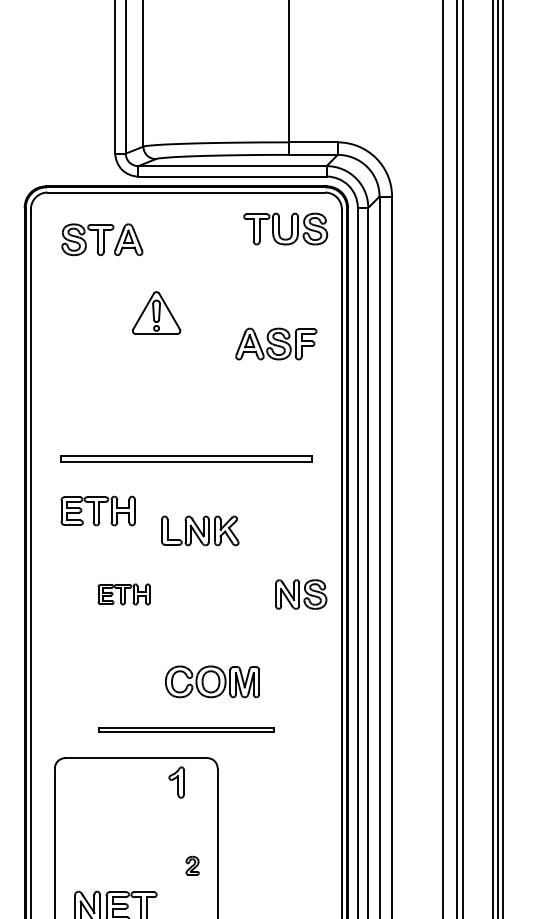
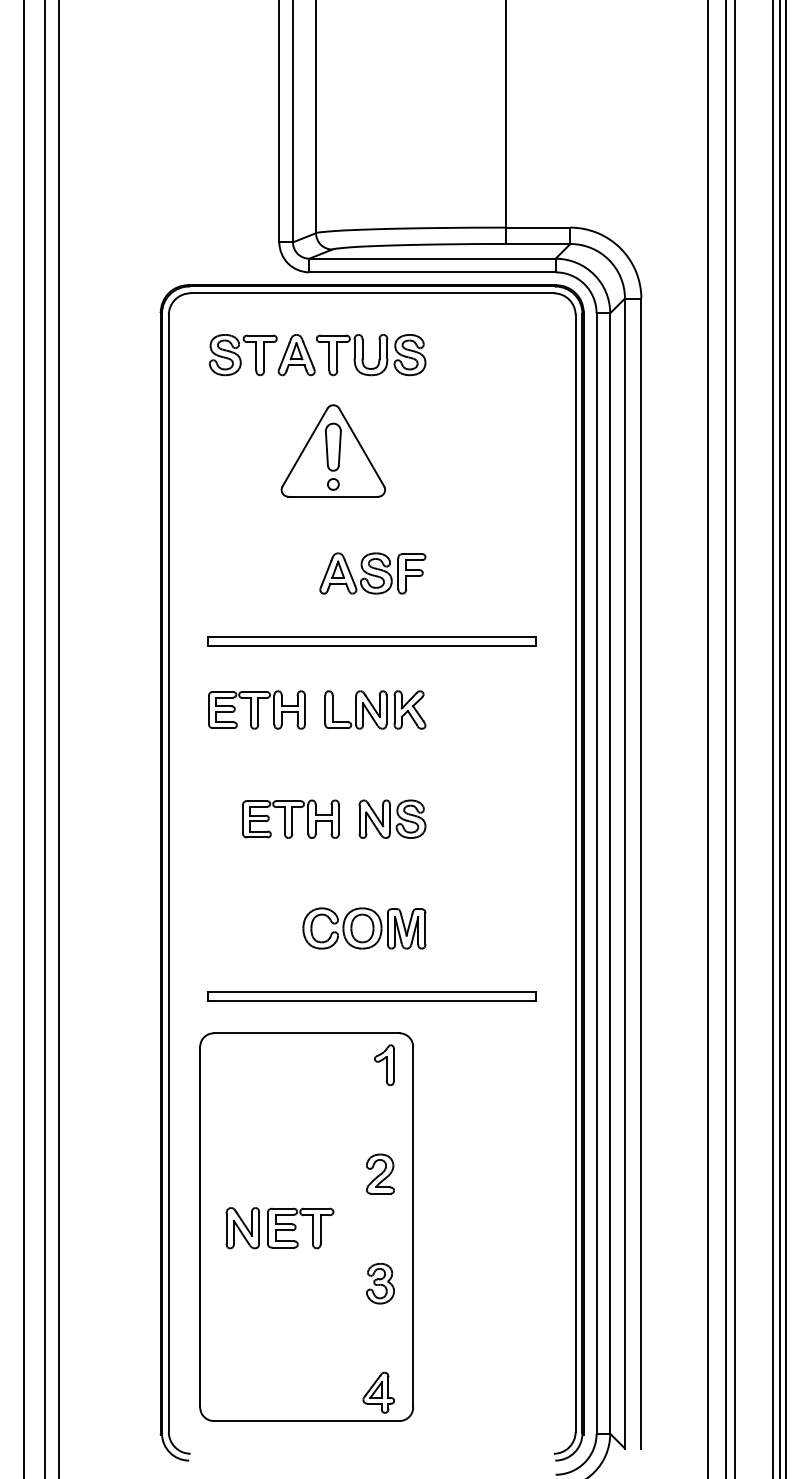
part: (279, 229) -> (363, 355), moved
part: (156, 312) -> (332, 450), size x1.67
part: (276, 344) -> (372, 573), moved
part: (200, 530) -> (375, 709), moved
part: (123, 593) -> (290, 818), size x1.43
part: (301, 593) -> (392, 818), moved
part: (212, 681) -> (364, 928), moved
part: (185, 730) -> (371, 996), size x1.43
part: (176, 781) -> (384, 1064), moved
part: (192, 865) -> (380, 1173), size x1.67

